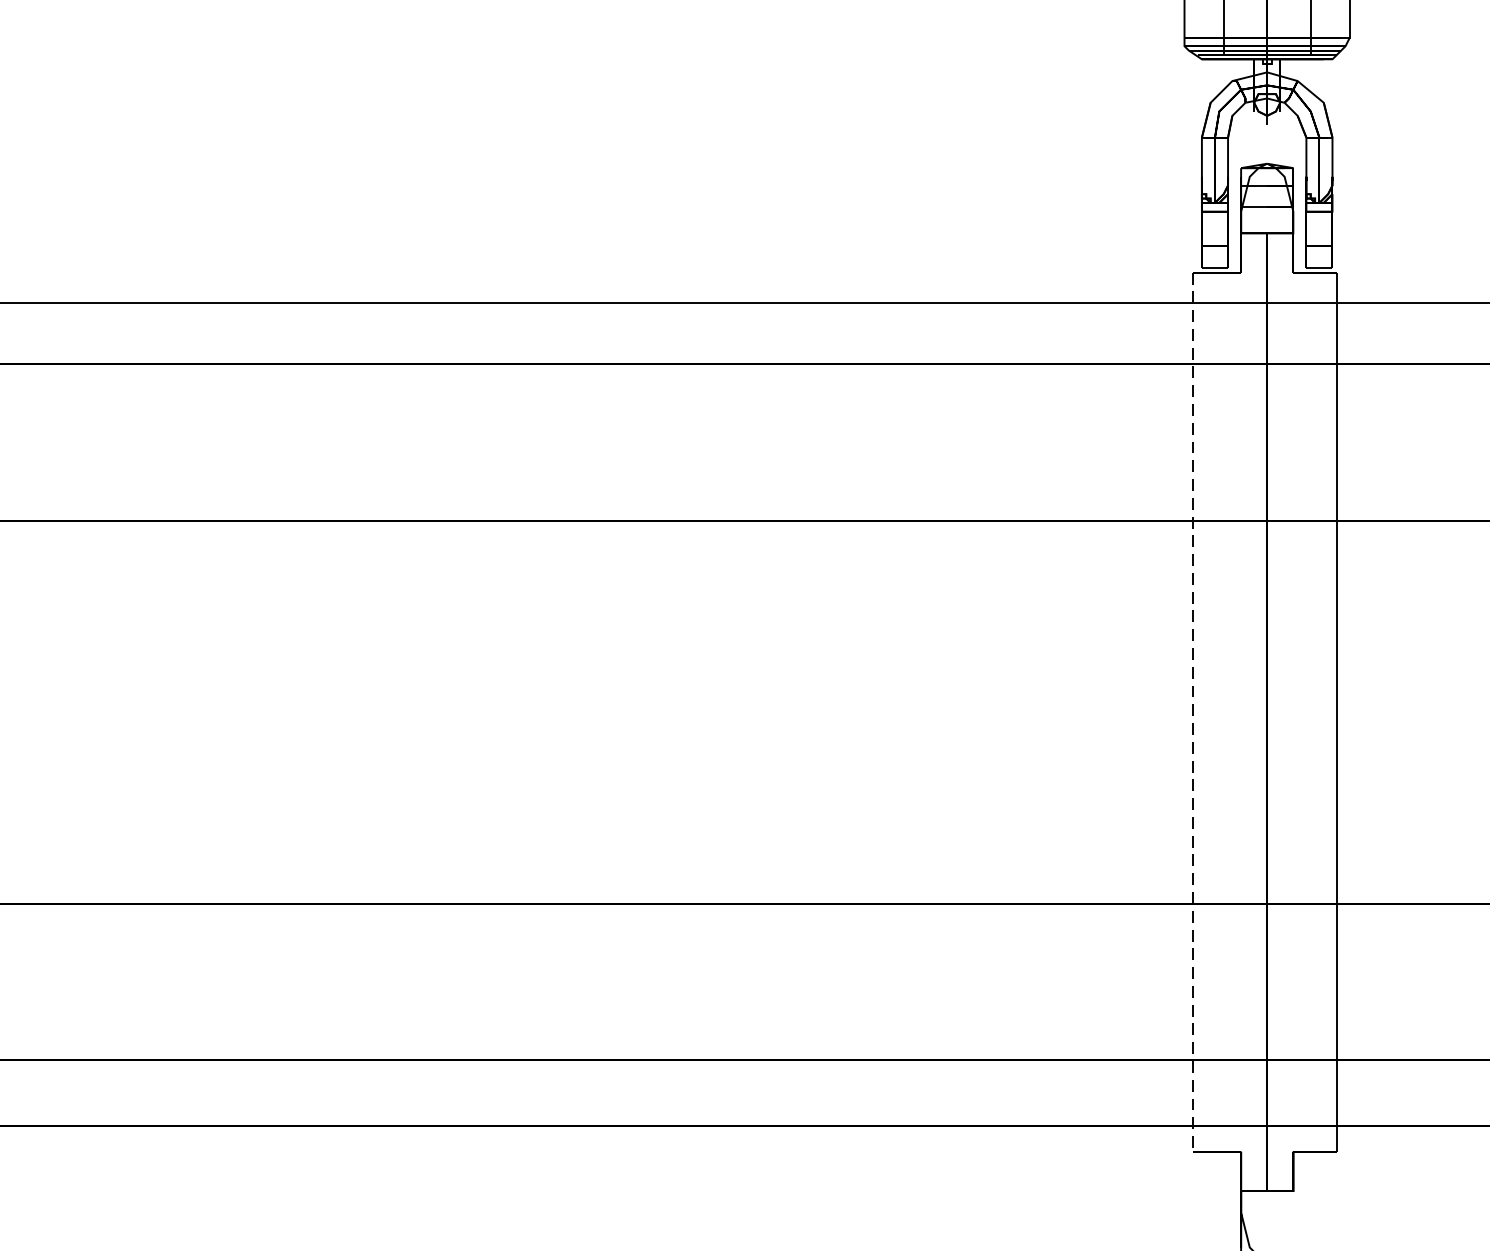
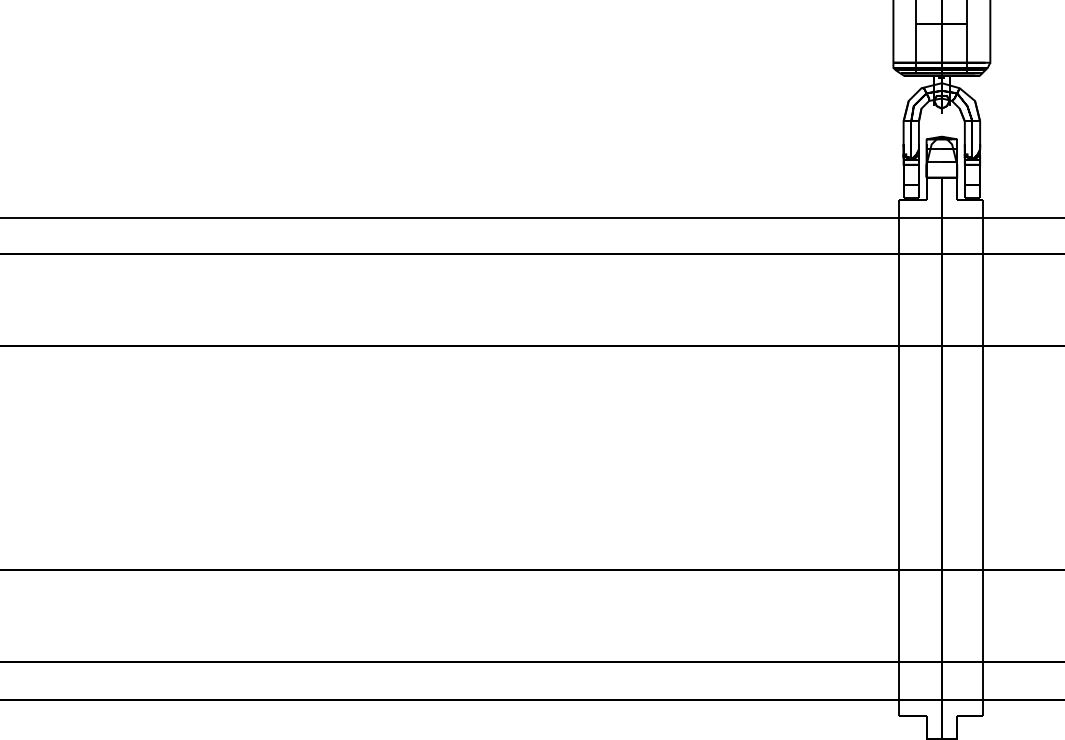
line: (1193, 712) -> (898, 458), dashed -> solid

